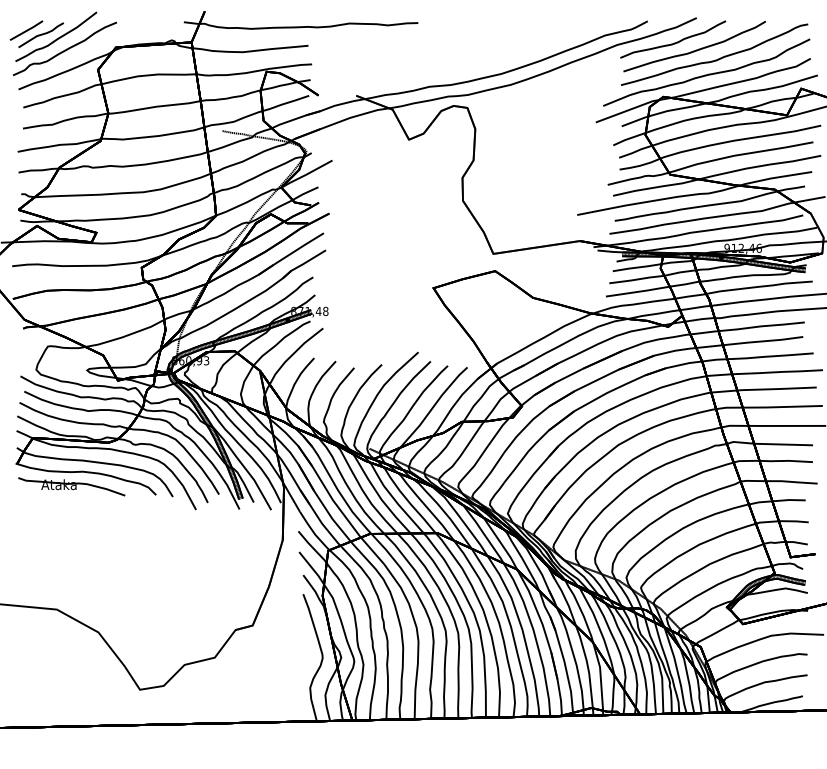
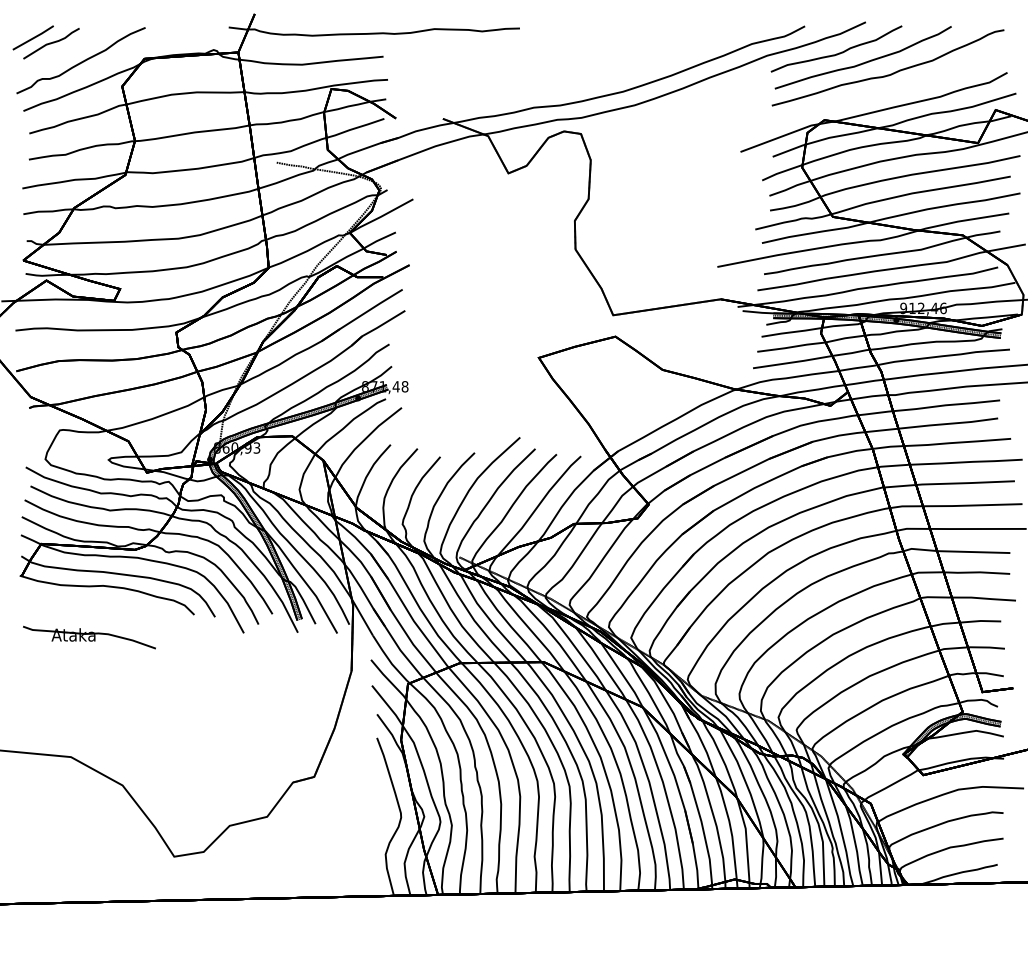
part: (56, 36) -> (70, 45), removed
part: (706, 72) -> (877, 90), removed
part: (71, 486) -> (89, 637), moved

